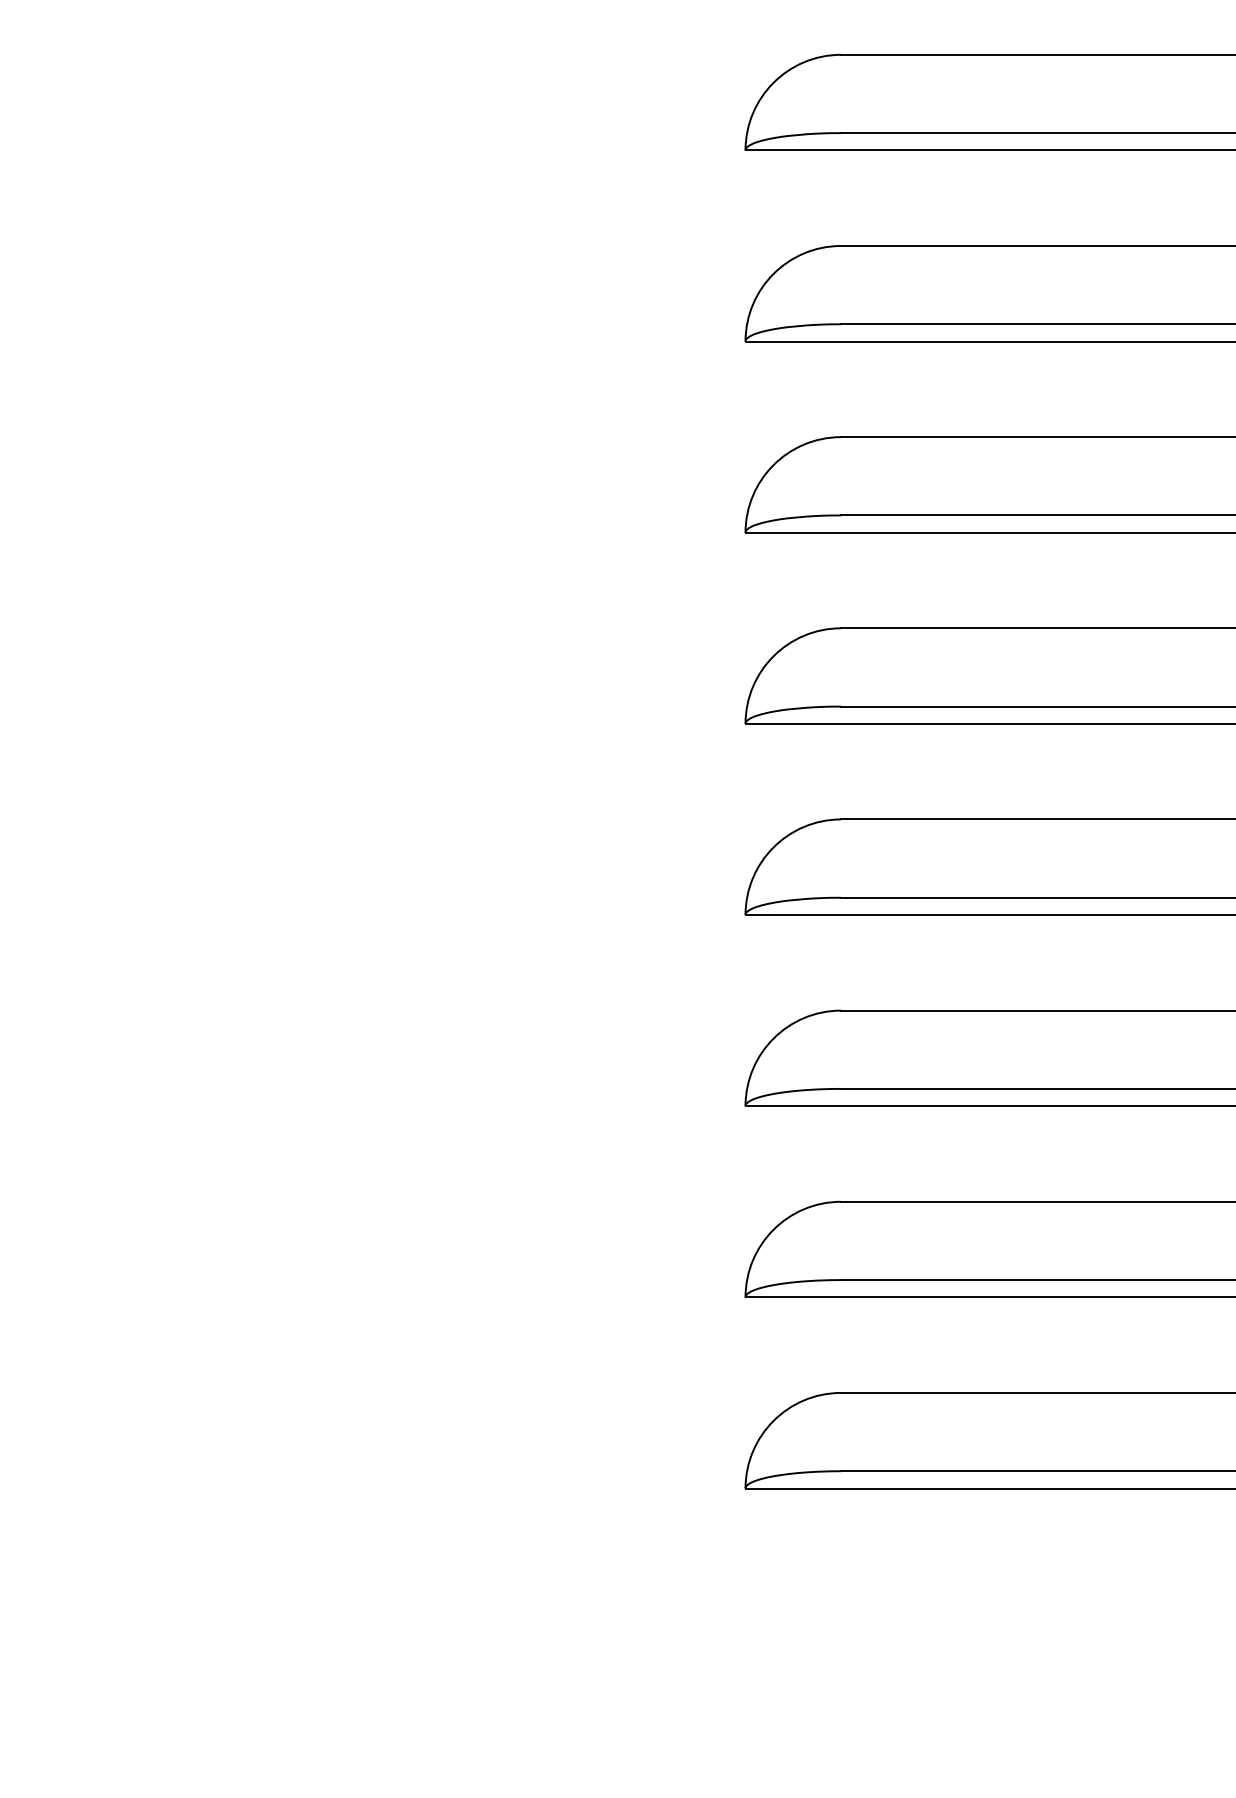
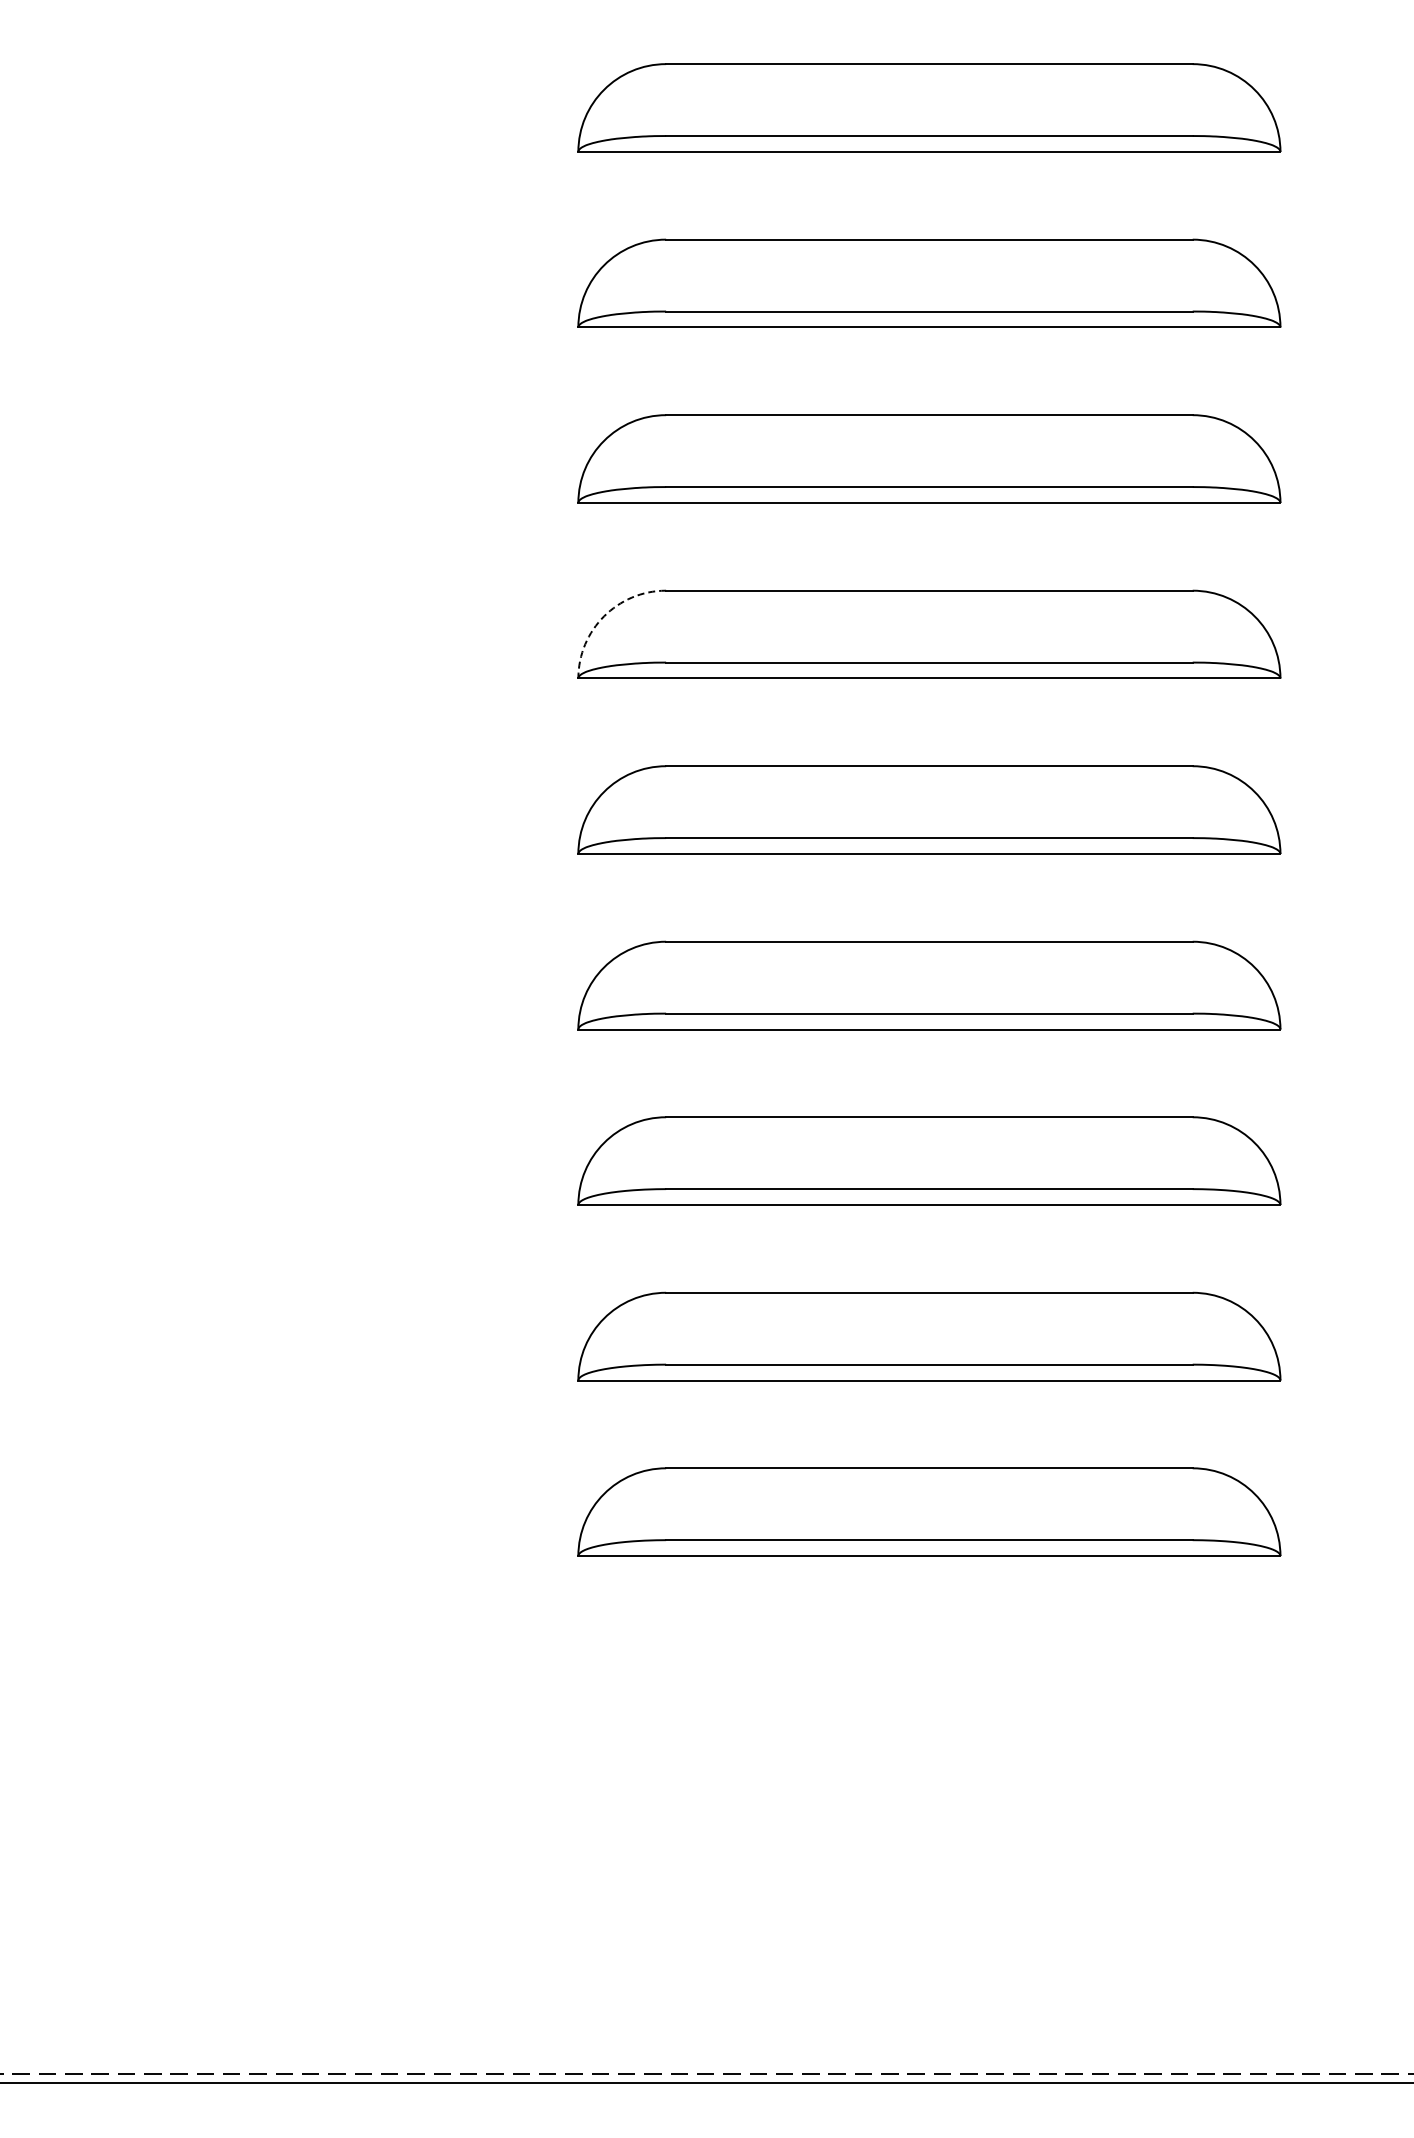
arc: (774, 465) -> (604, 616), solid -> dashed

